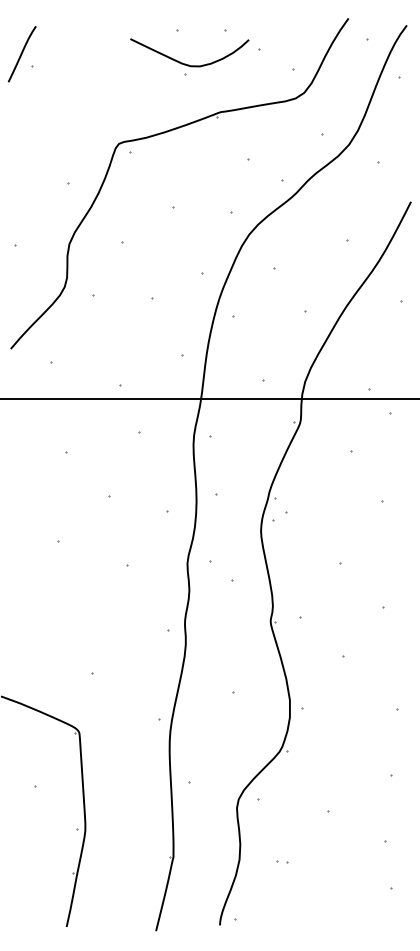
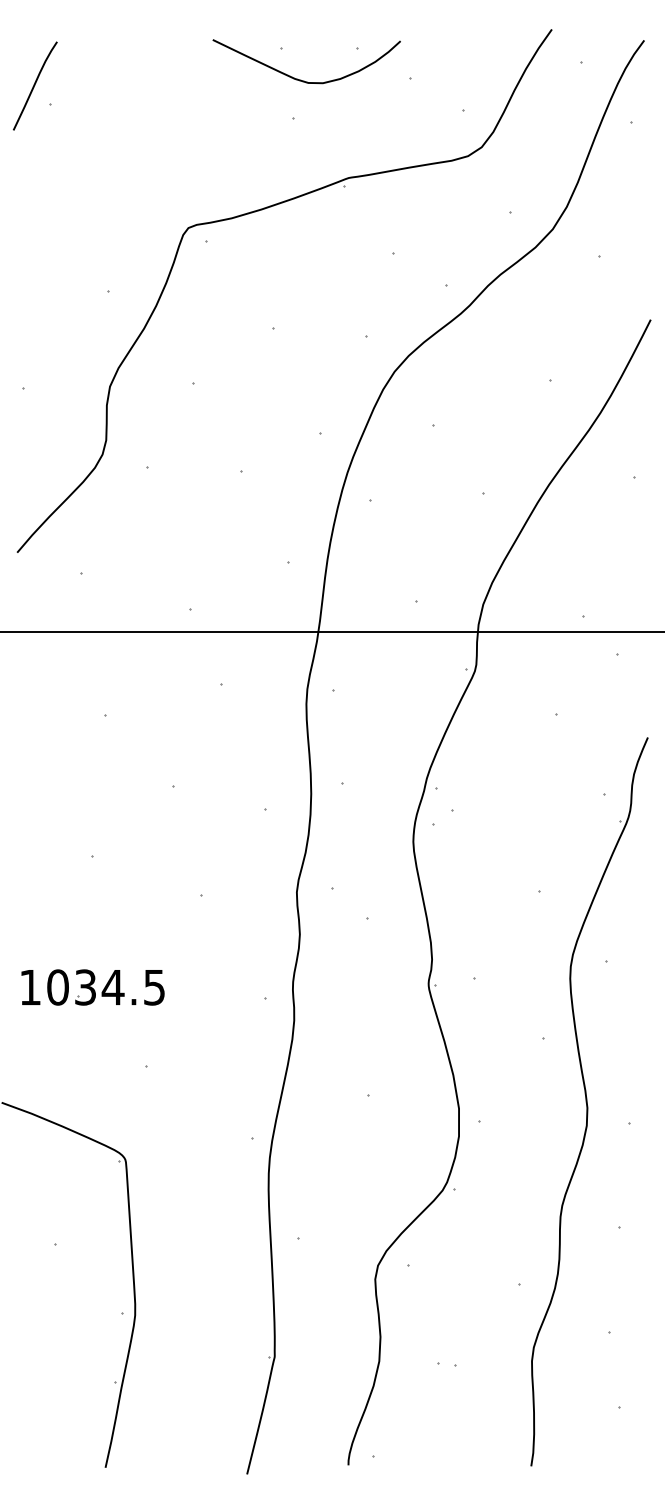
curve: (185, 63) -> (300, 78), moved
part: (58, 623) -> (92, 987), added
part: (371, 695) -> (588, 1101), added

